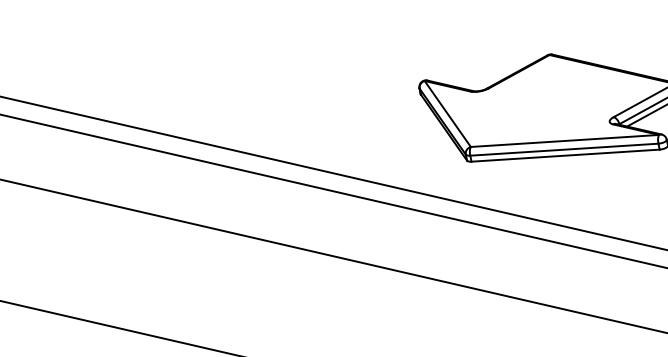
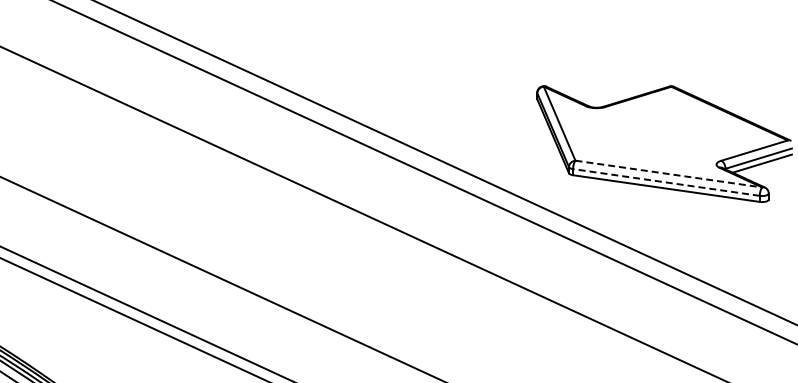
line: (565, 141) -> (669, 174), solid -> dashed
line: (564, 149) -> (666, 182), solid -> dashed

